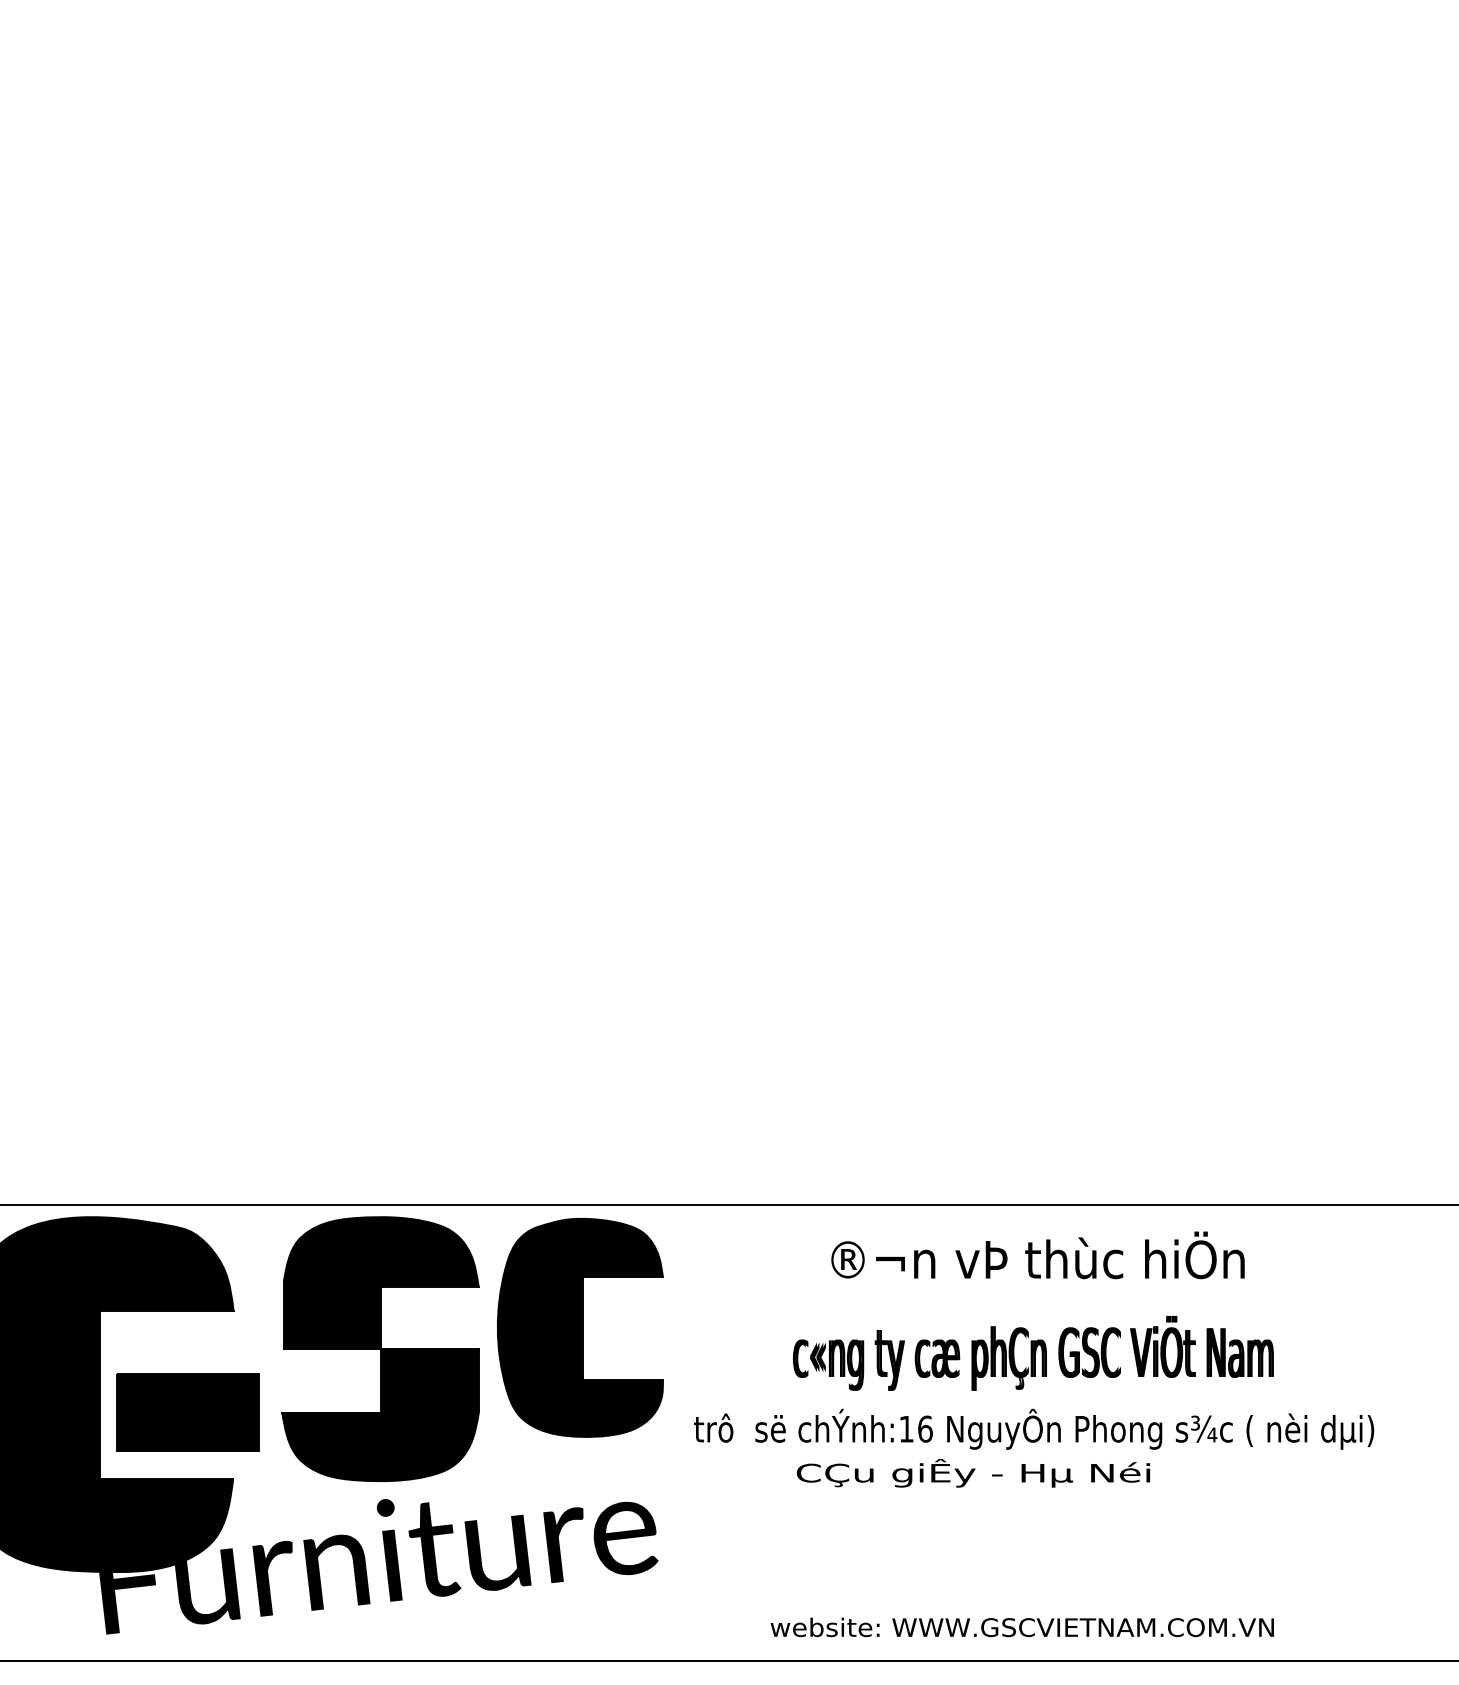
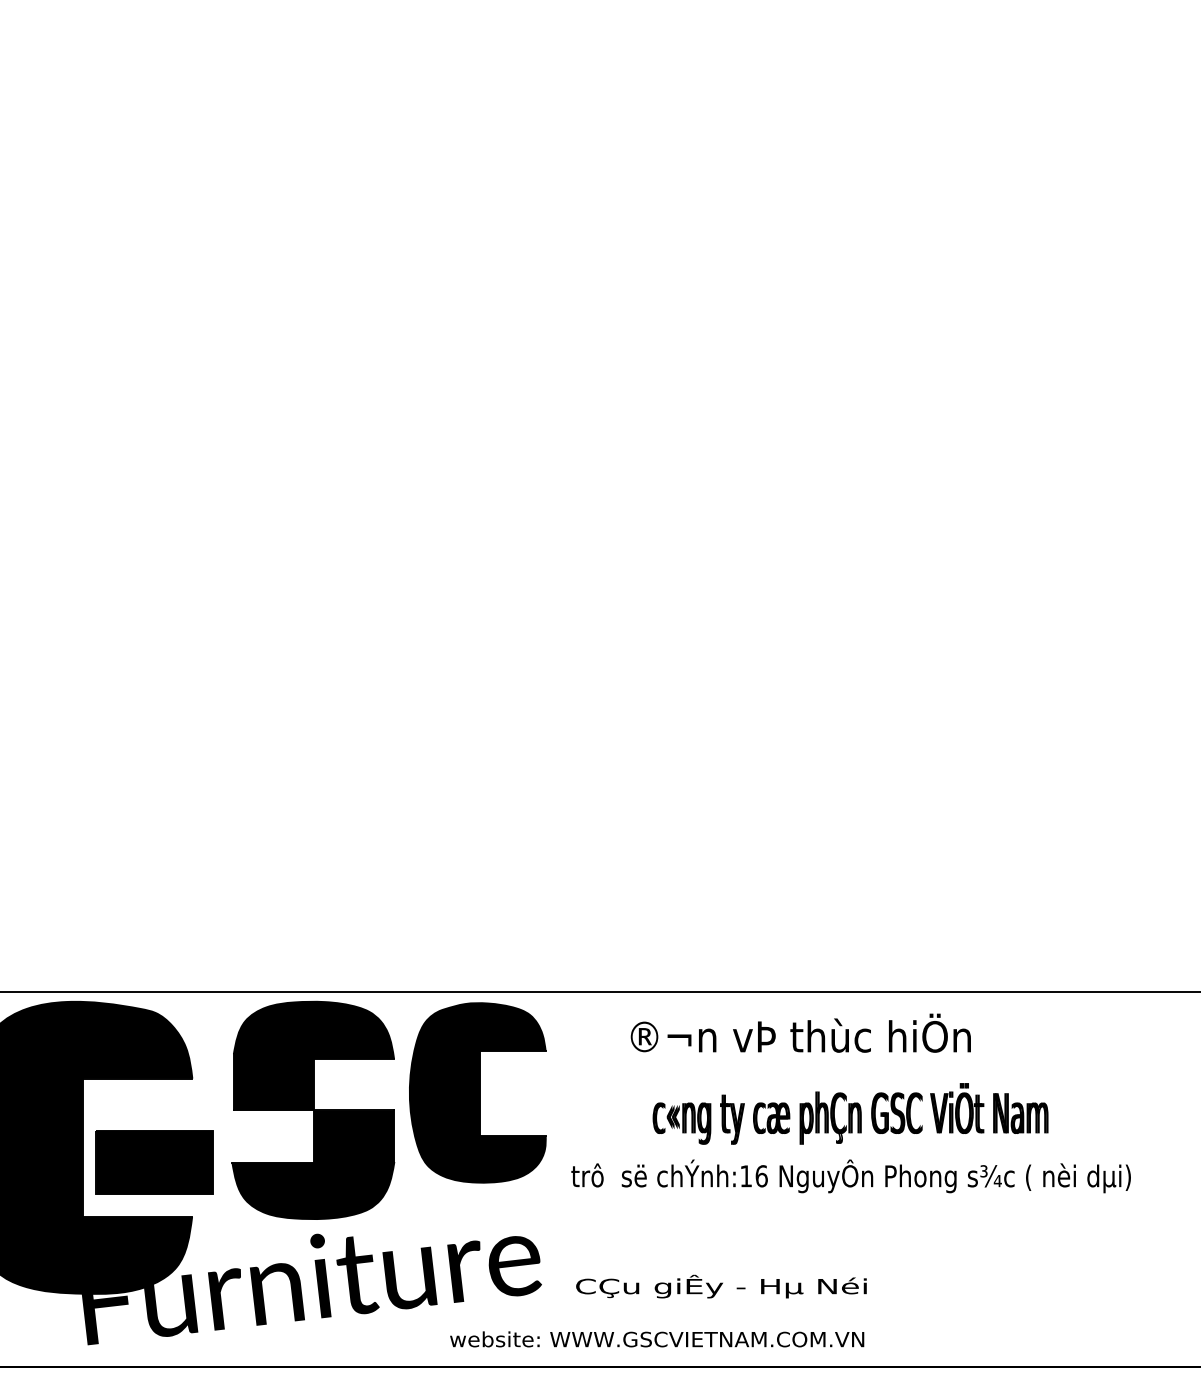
text: (1037, 1255) -> (800, 1033), moved
text: (973, 1473) -> (721, 1286), moved
text: (1021, 1627) -> (656, 1339), moved

